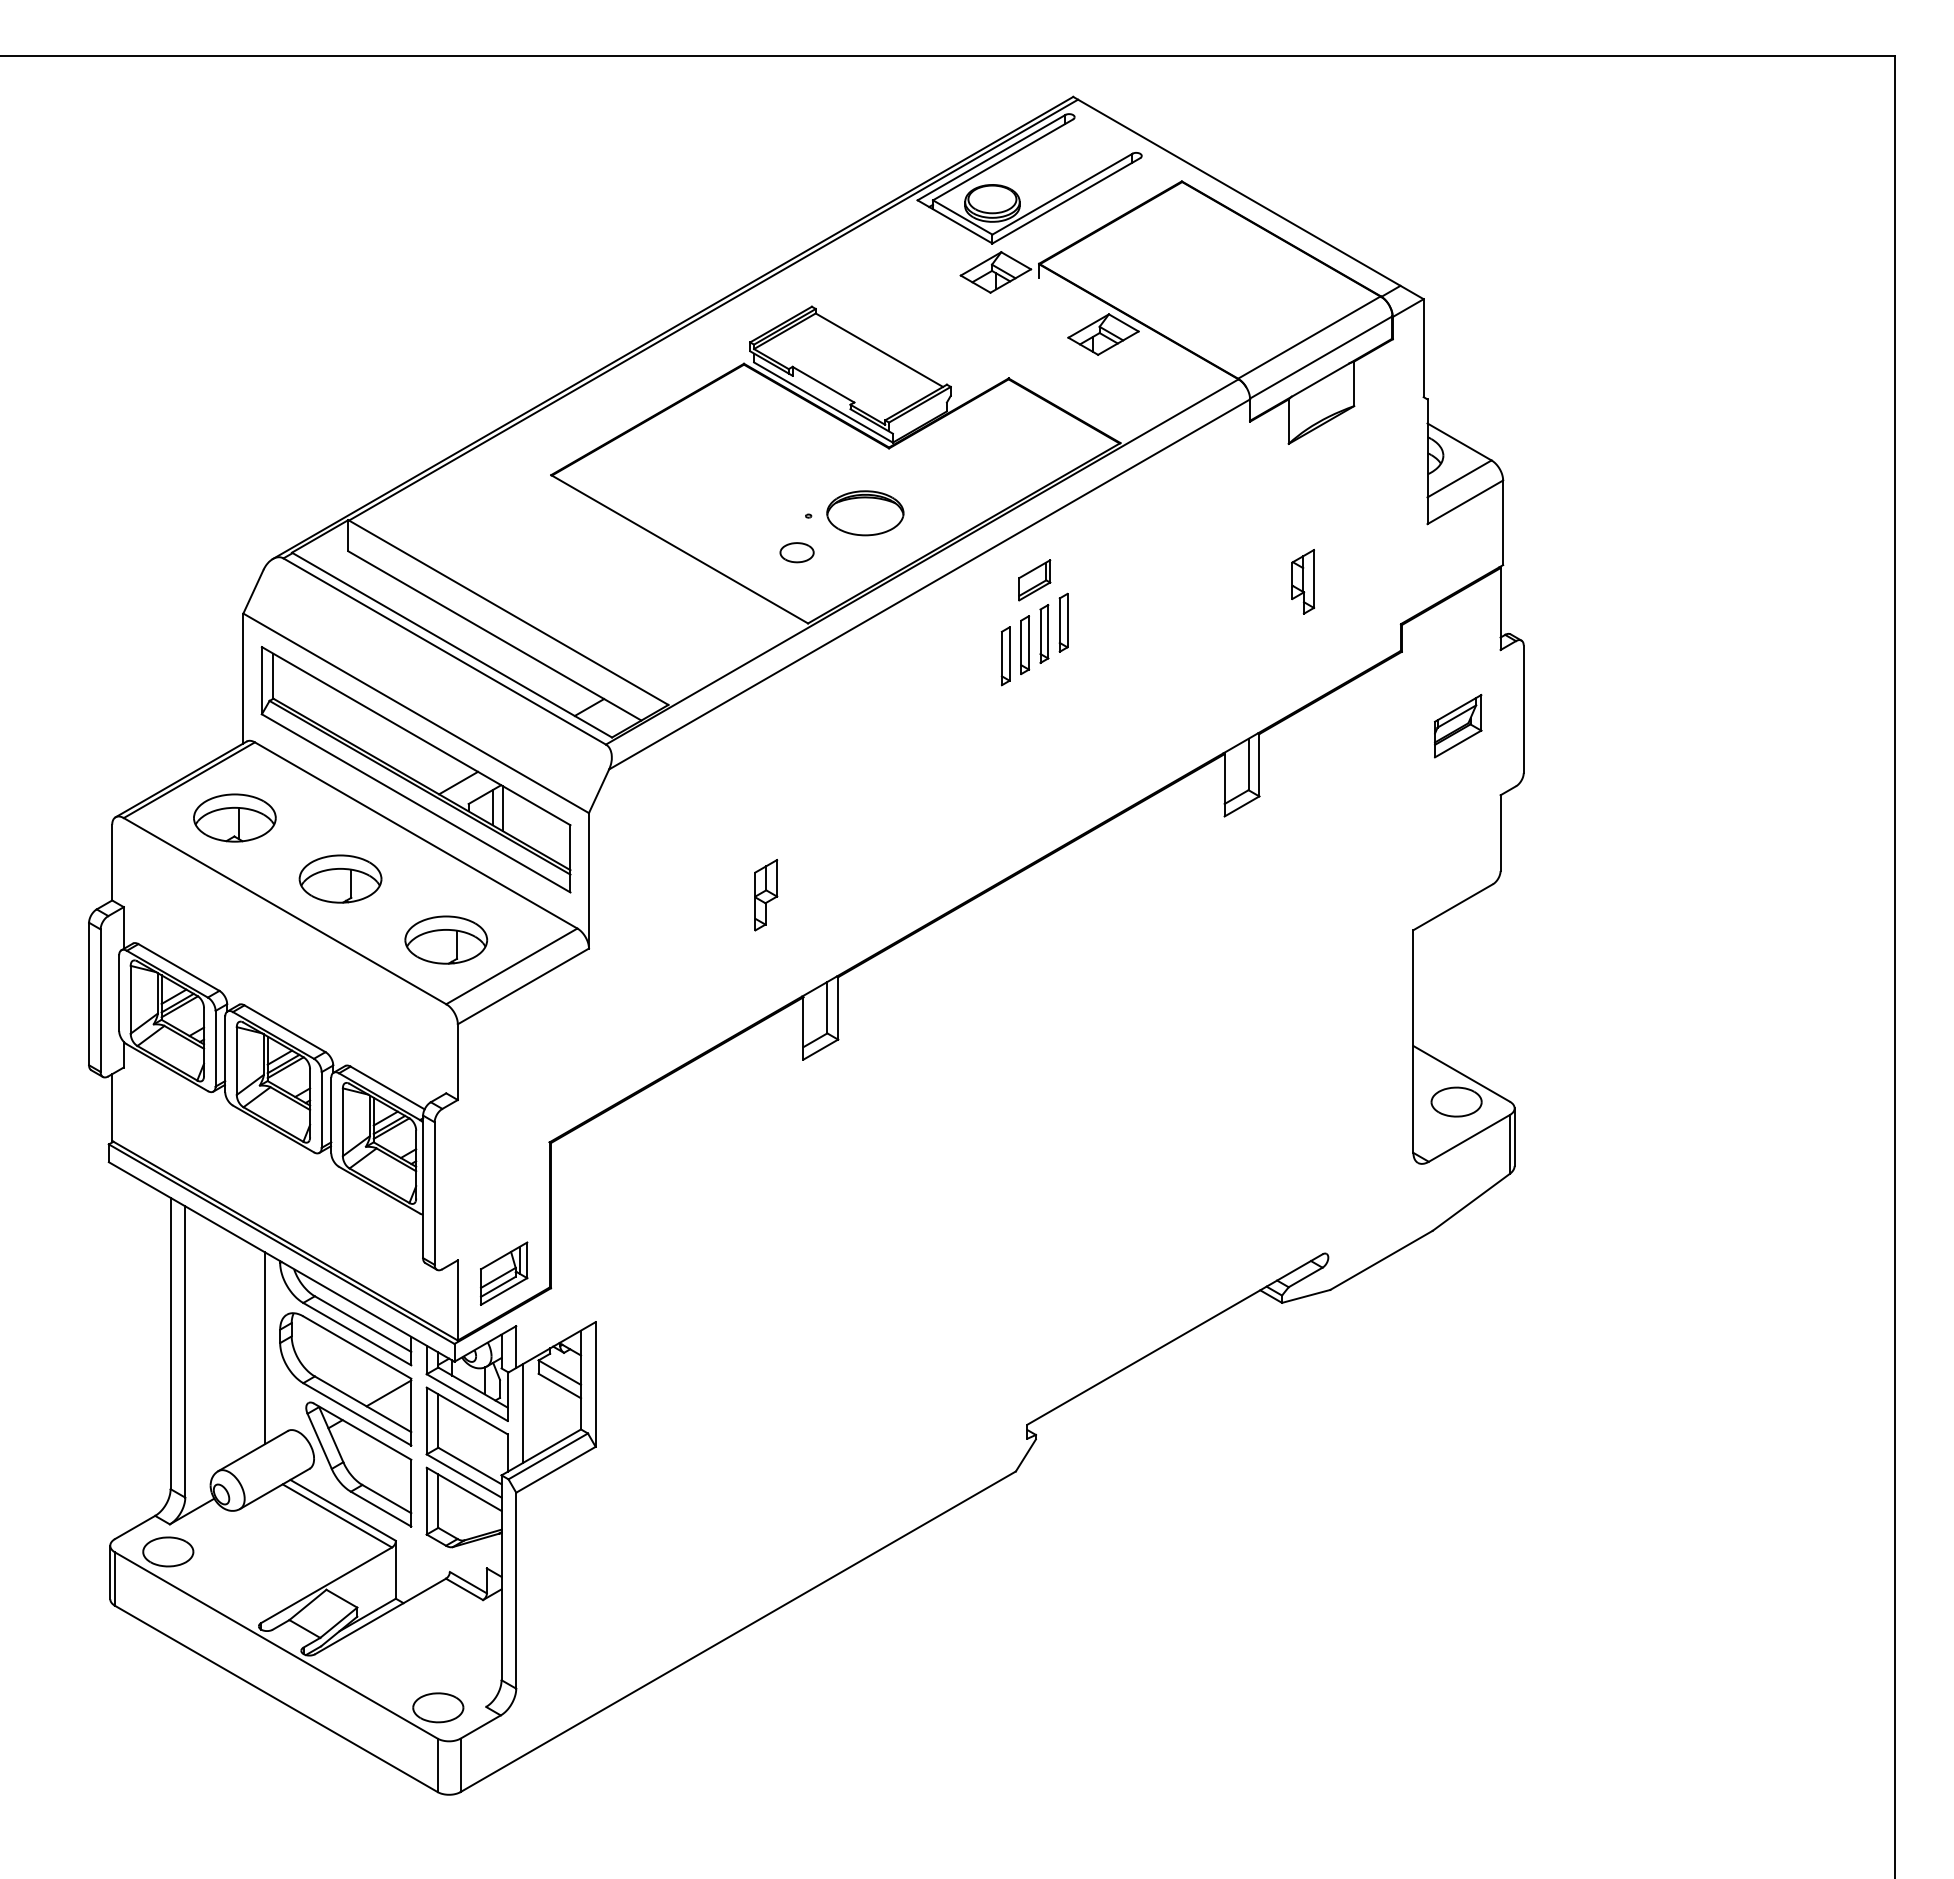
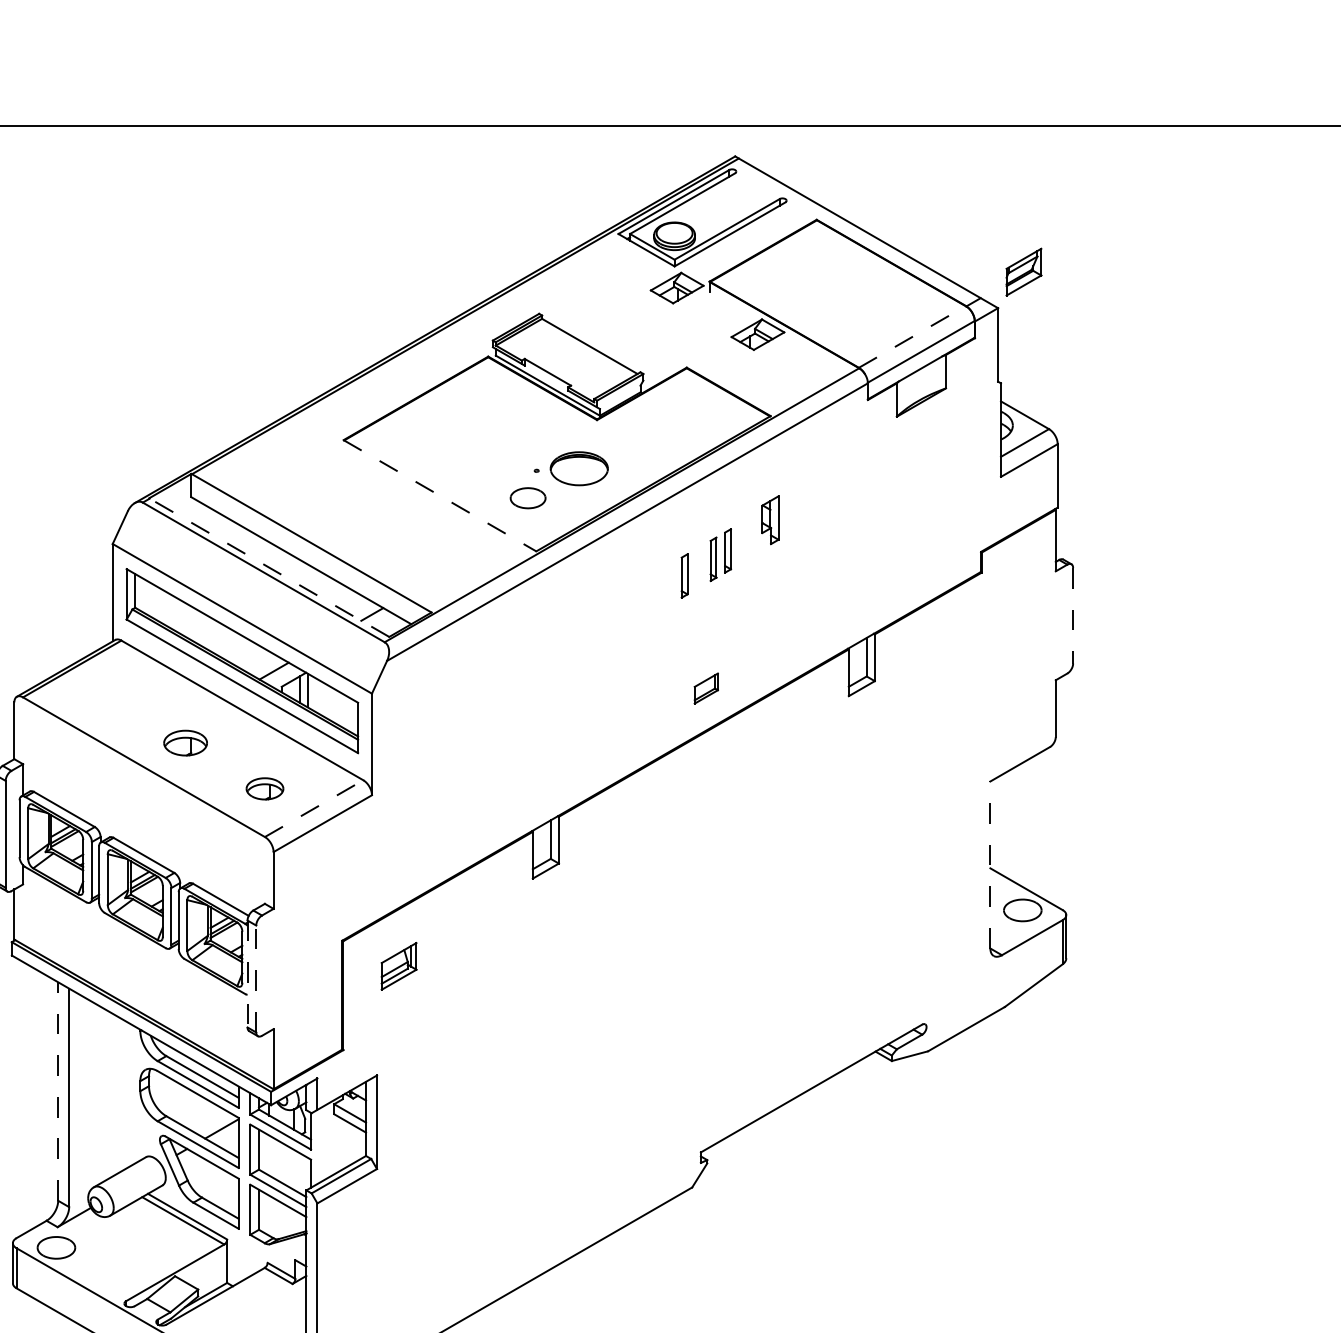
line: (1309, 337) -> (912, 336), solid -> dashed
line: (680, 549) -> (440, 495), solid -> dashed
part: (796, 552) -> (527, 498), size x1.4
part: (1034, 580) -> (706, 688), moved
part: (1302, 581) -> (769, 519), moved
part: (1025, 644) -> (699, 567), removed
line: (451, 645) -> (268, 567), solid -> dashed
line: (1523, 709) -> (1072, 615), solid -> dashed
part: (1458, 726) -> (1024, 272), moved
part: (234, 817) -> (106, 696), removed
part: (340, 878) -> (185, 742), size x0.7
part: (766, 895) -> (505, 755), removed
part: (446, 939) -> (265, 788), size x0.6
line: (511, 966) -> (313, 808), solid -> dashed
line: (1413, 1041) -> (990, 864), solid -> dashed
line: (423, 1187) -> (247, 974), solid -> dashed
line: (434, 1193) -> (256, 978), solid -> dashed
part: (504, 1273) -> (399, 966), moved
line: (170, 1343) -> (58, 1091), solid -> dashed
line: (264, 1348) -> (128, 1095), removed
line: (523, 1412) -> (322, 1143), removed

